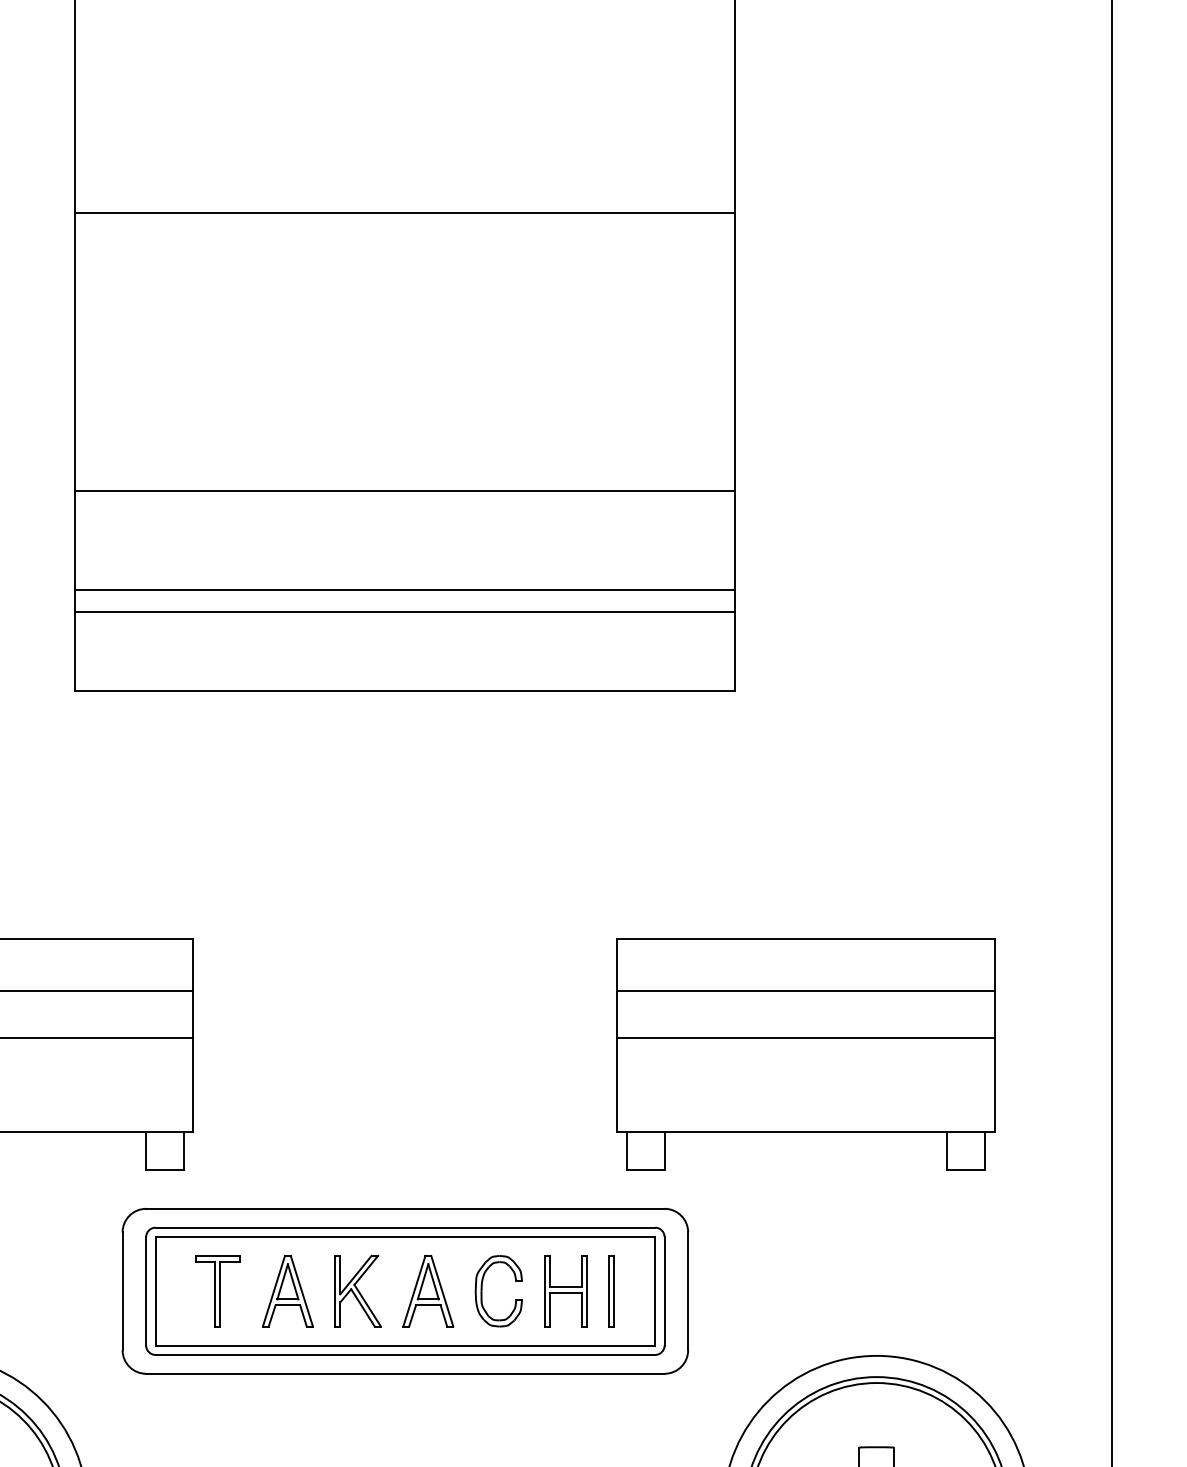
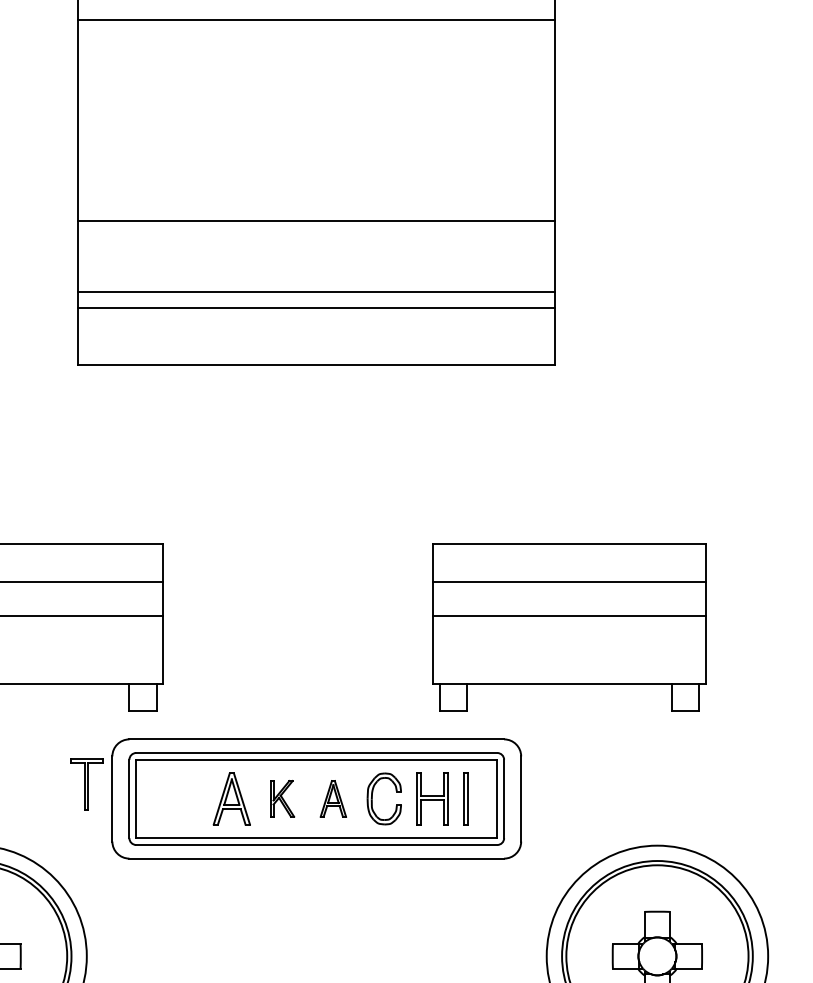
part: (805, 1054) -> (569, 627), moved
part: (357, 1290) -> (282, 798), size x0.7
part: (428, 1290) -> (333, 798), size x0.7
part: (217, 1291) -> (86, 784), moved

